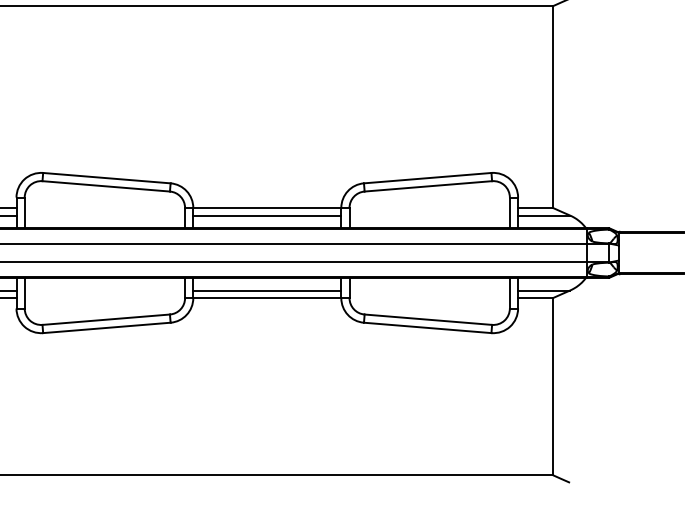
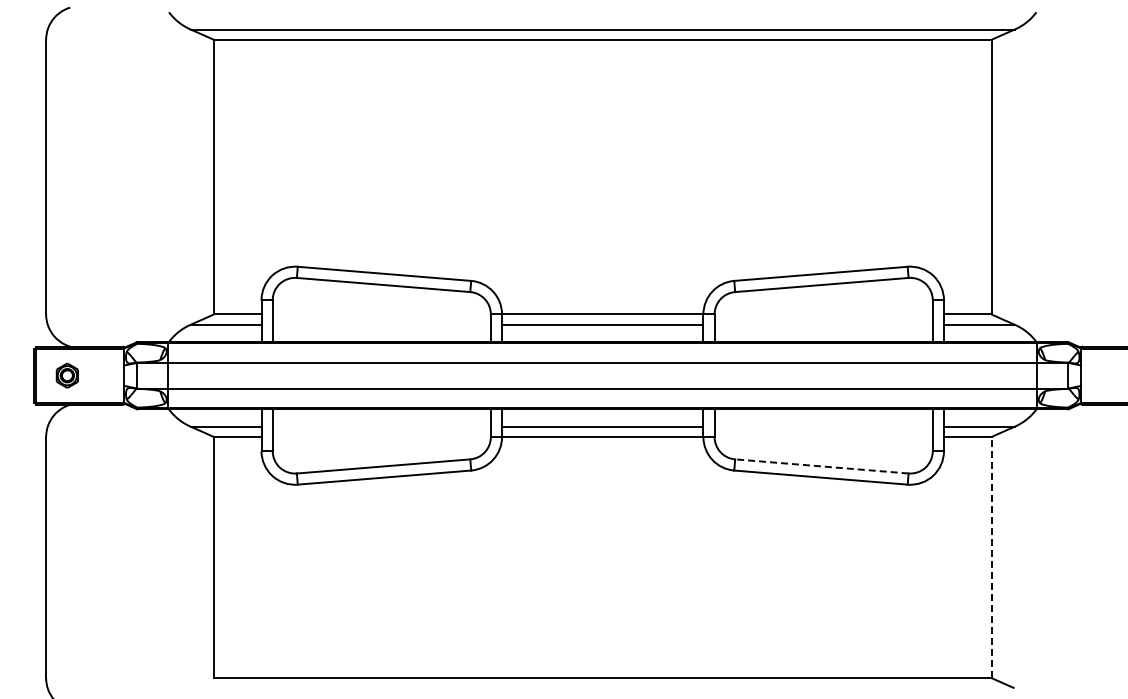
line: (428, 319) -> (821, 466), solid -> dashed
line: (553, 386) -> (991, 557), solid -> dashed

